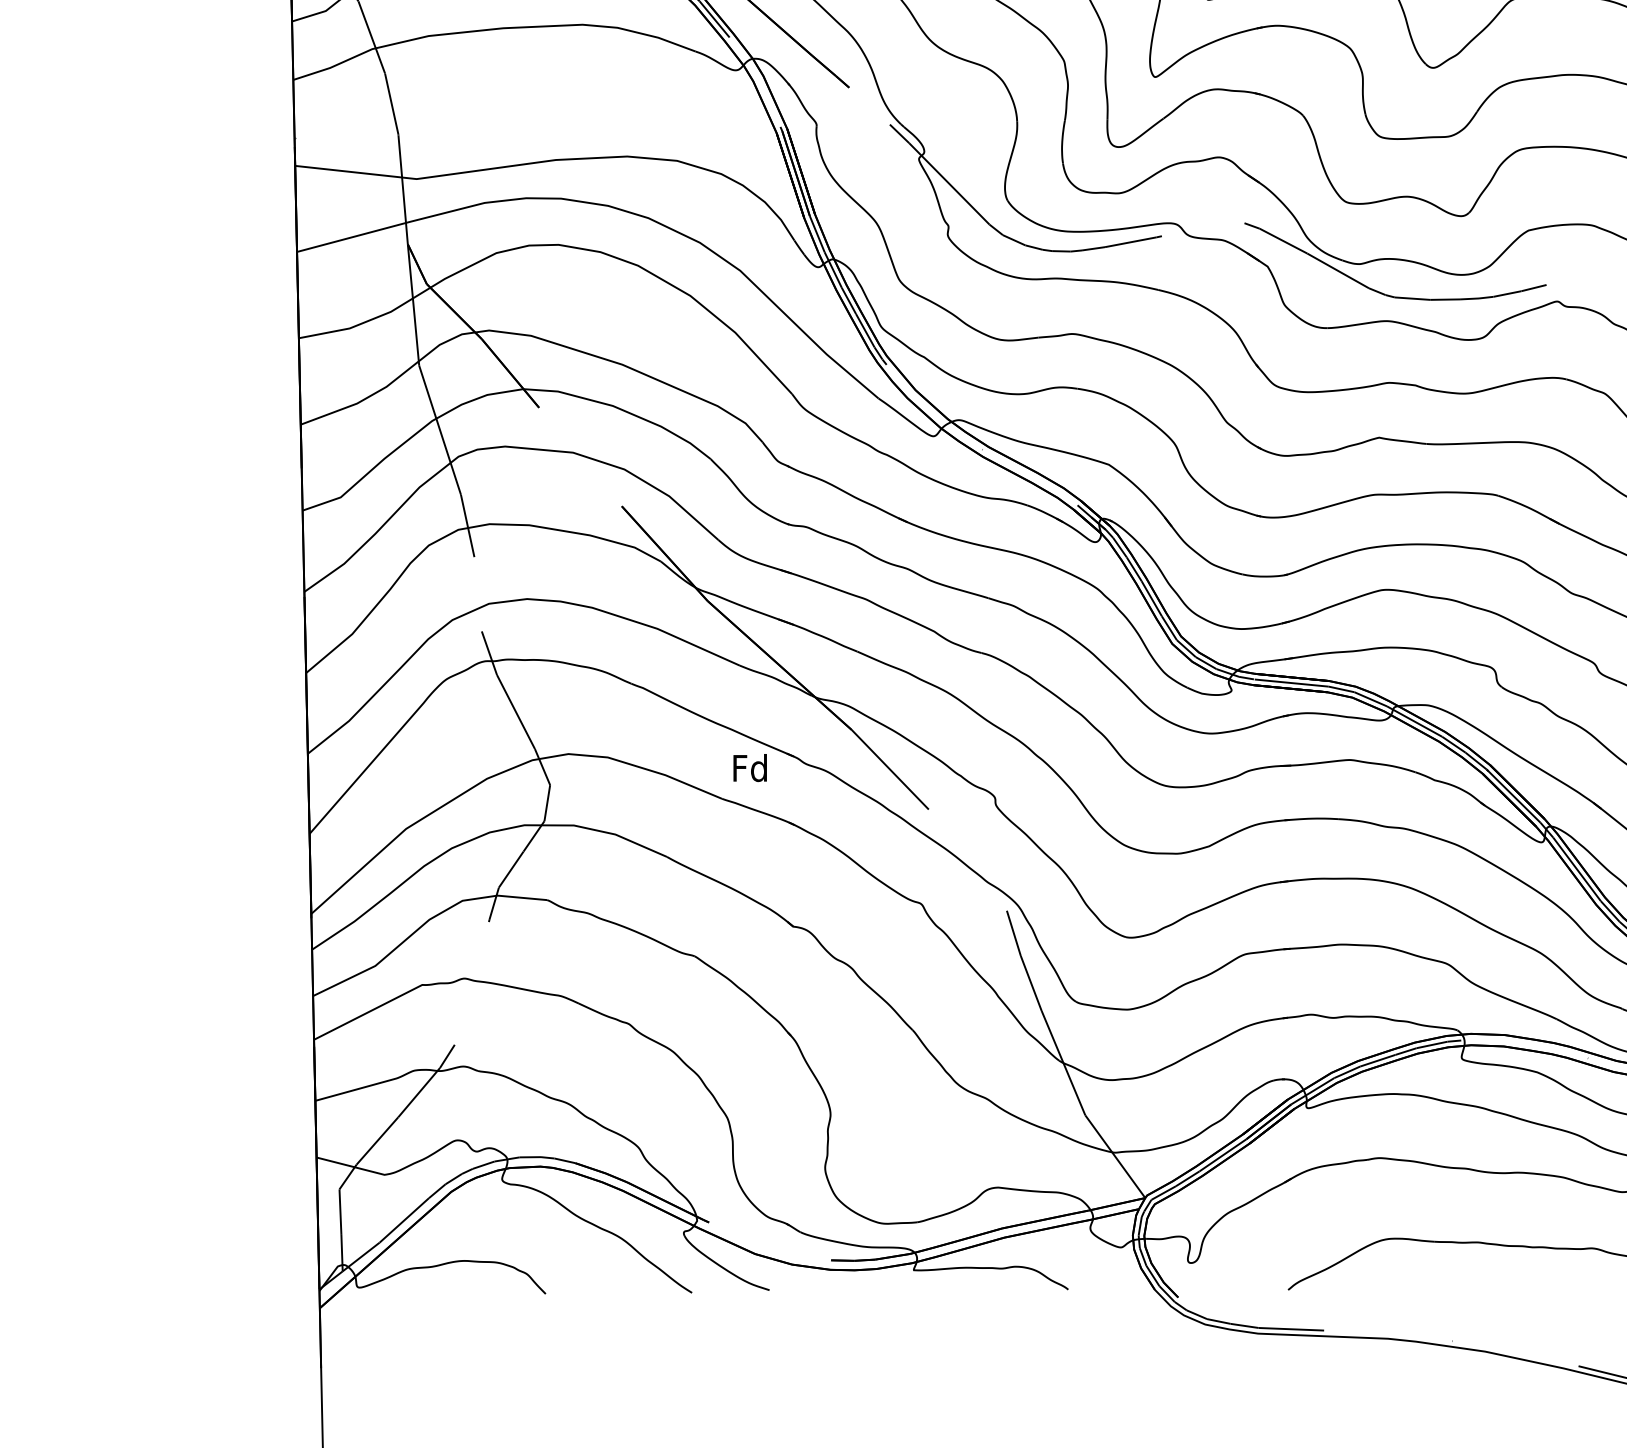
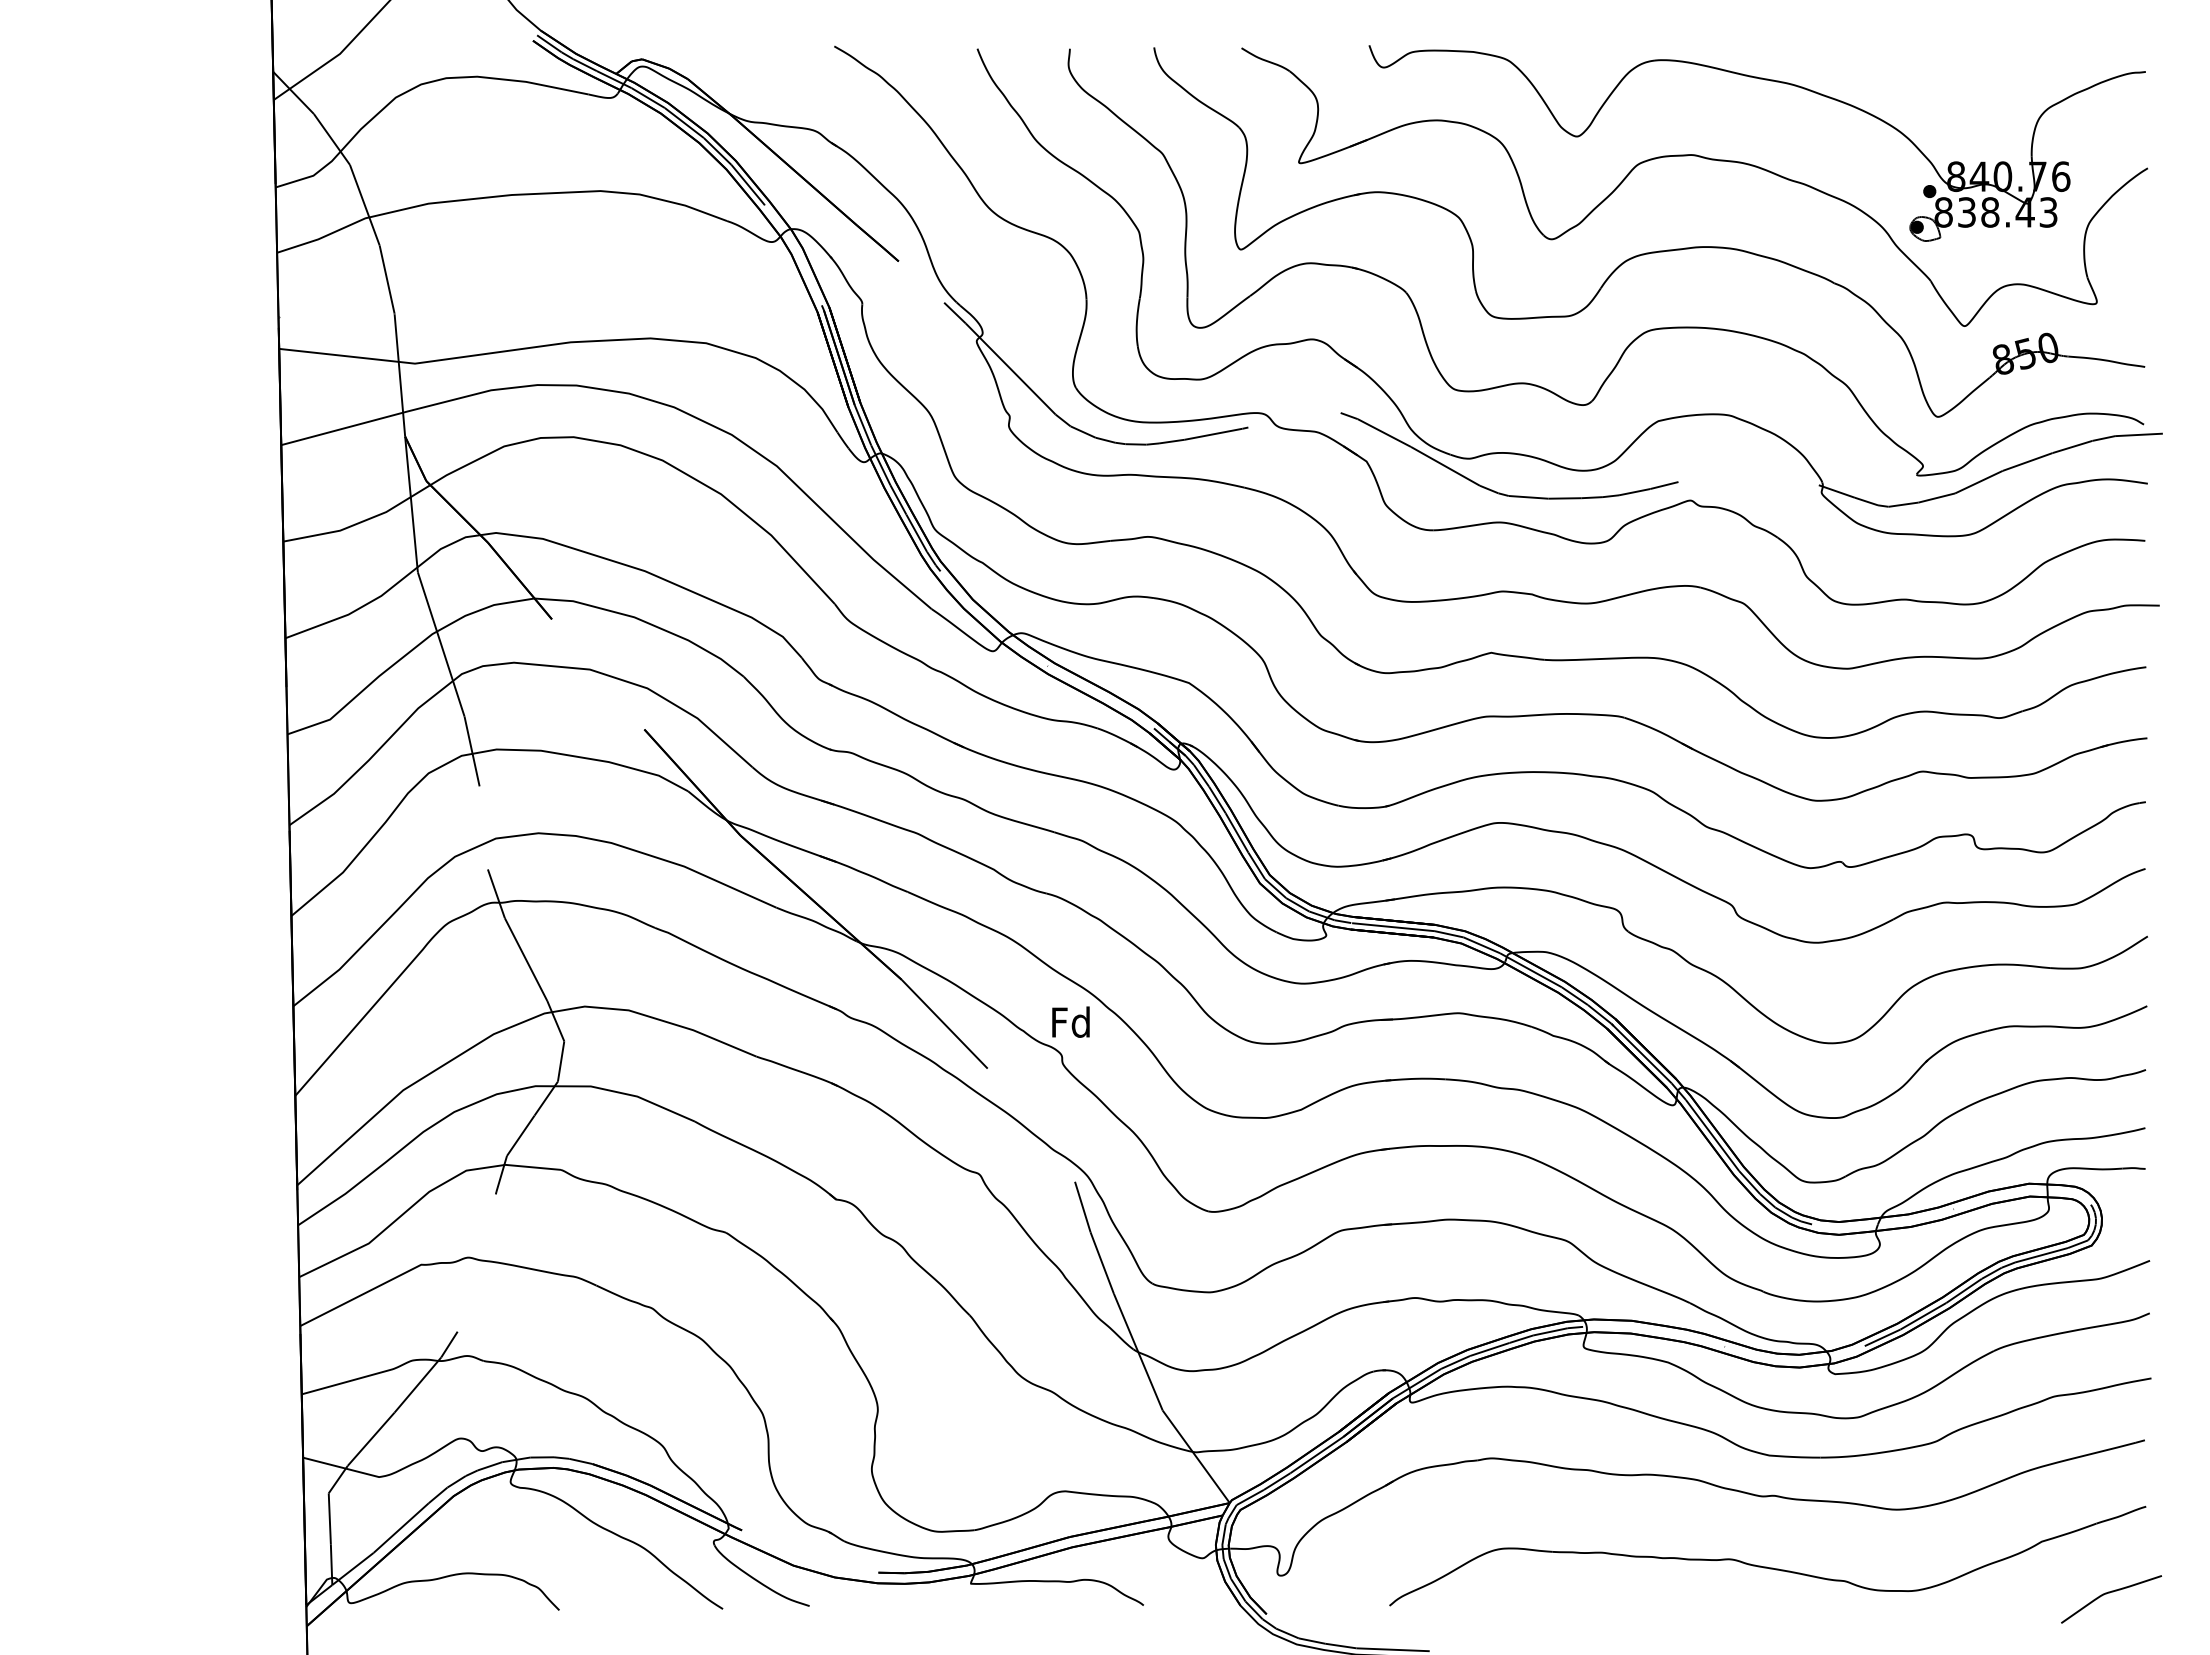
text: (749, 767) -> (1070, 1021), moved

